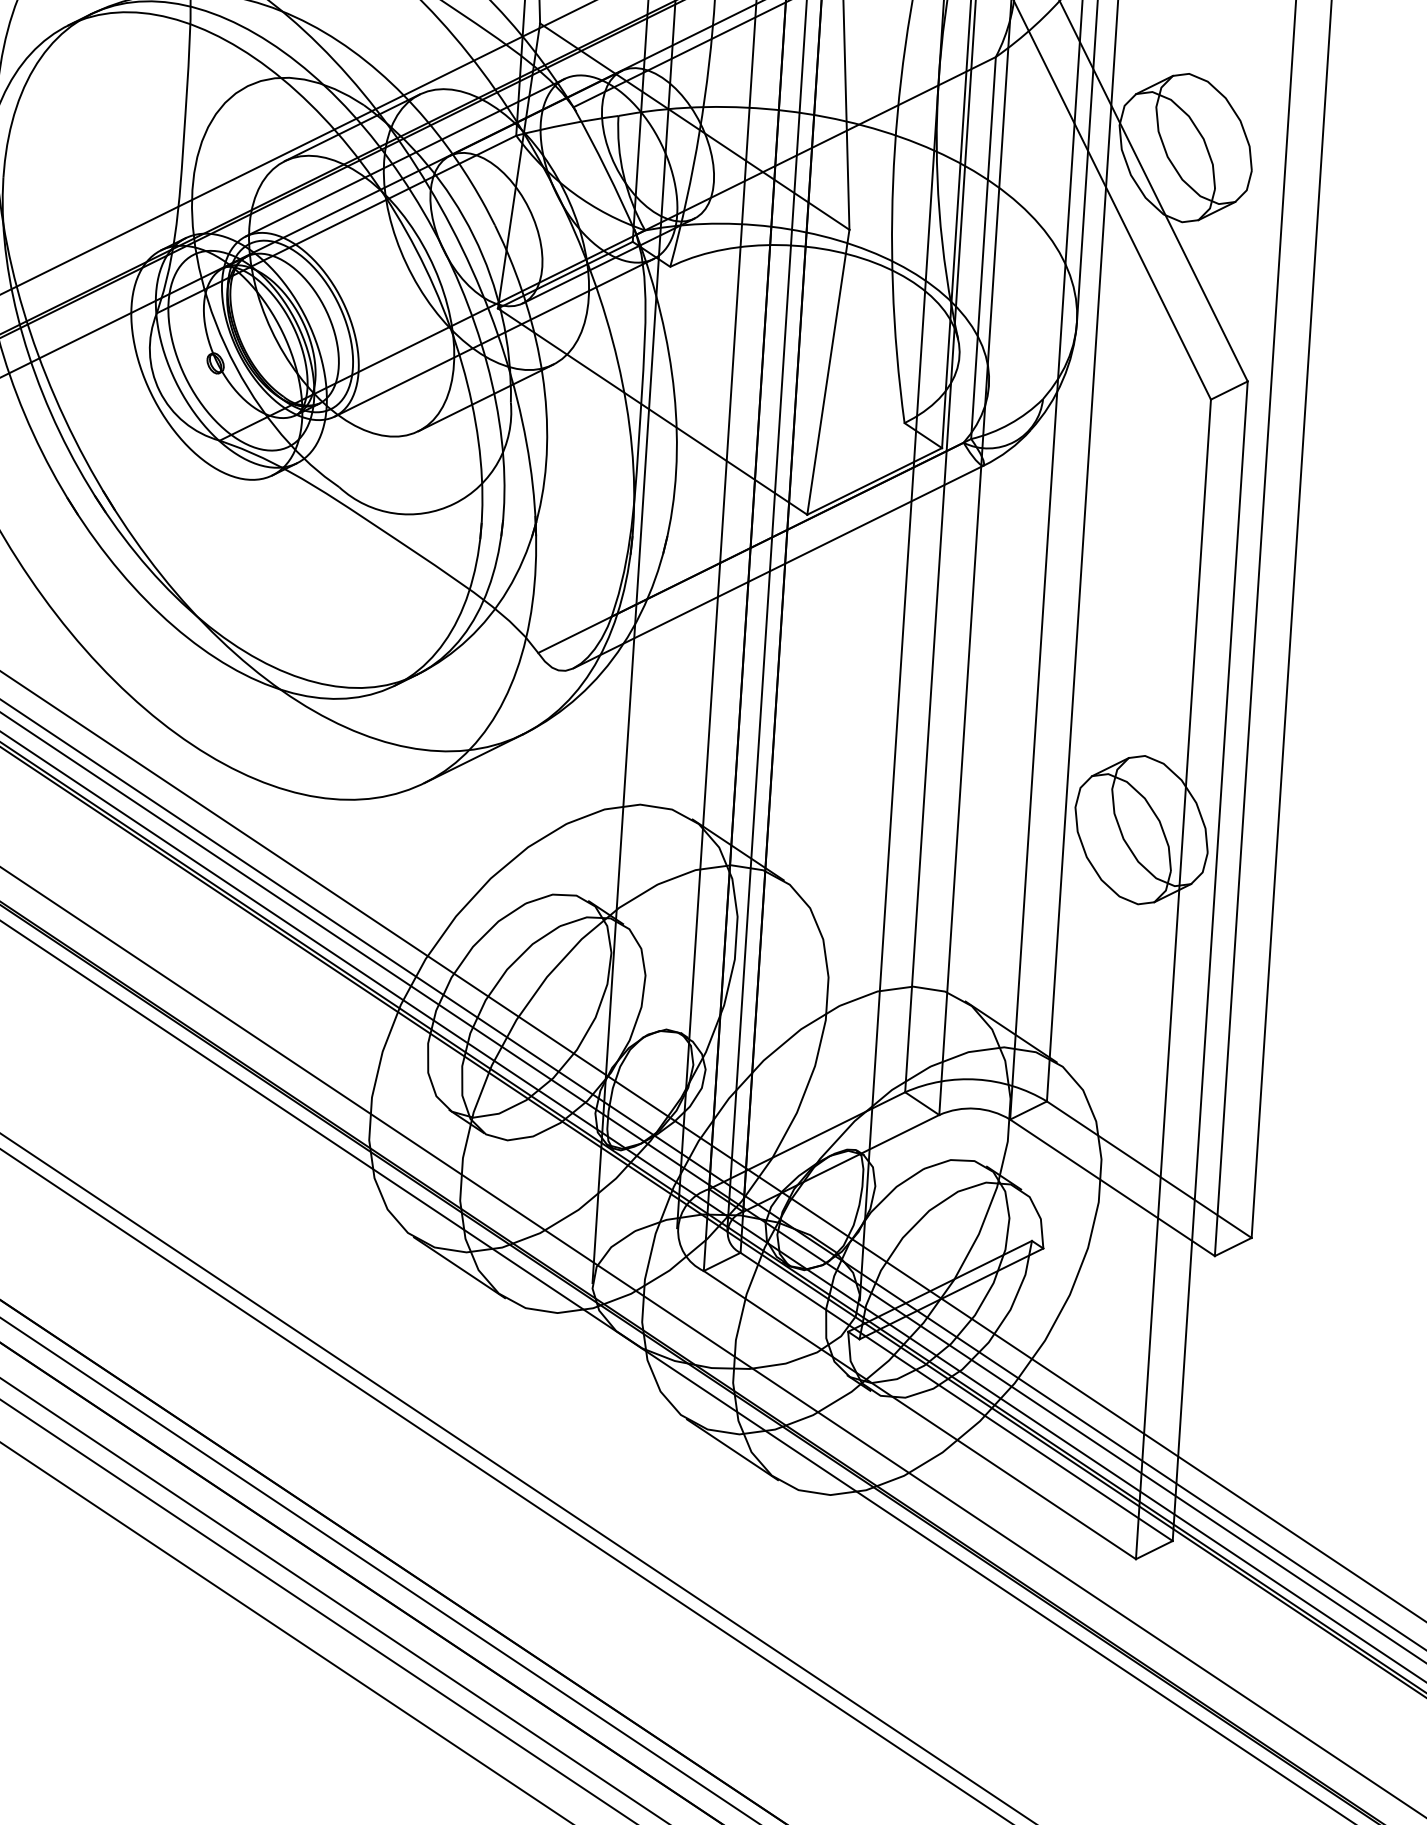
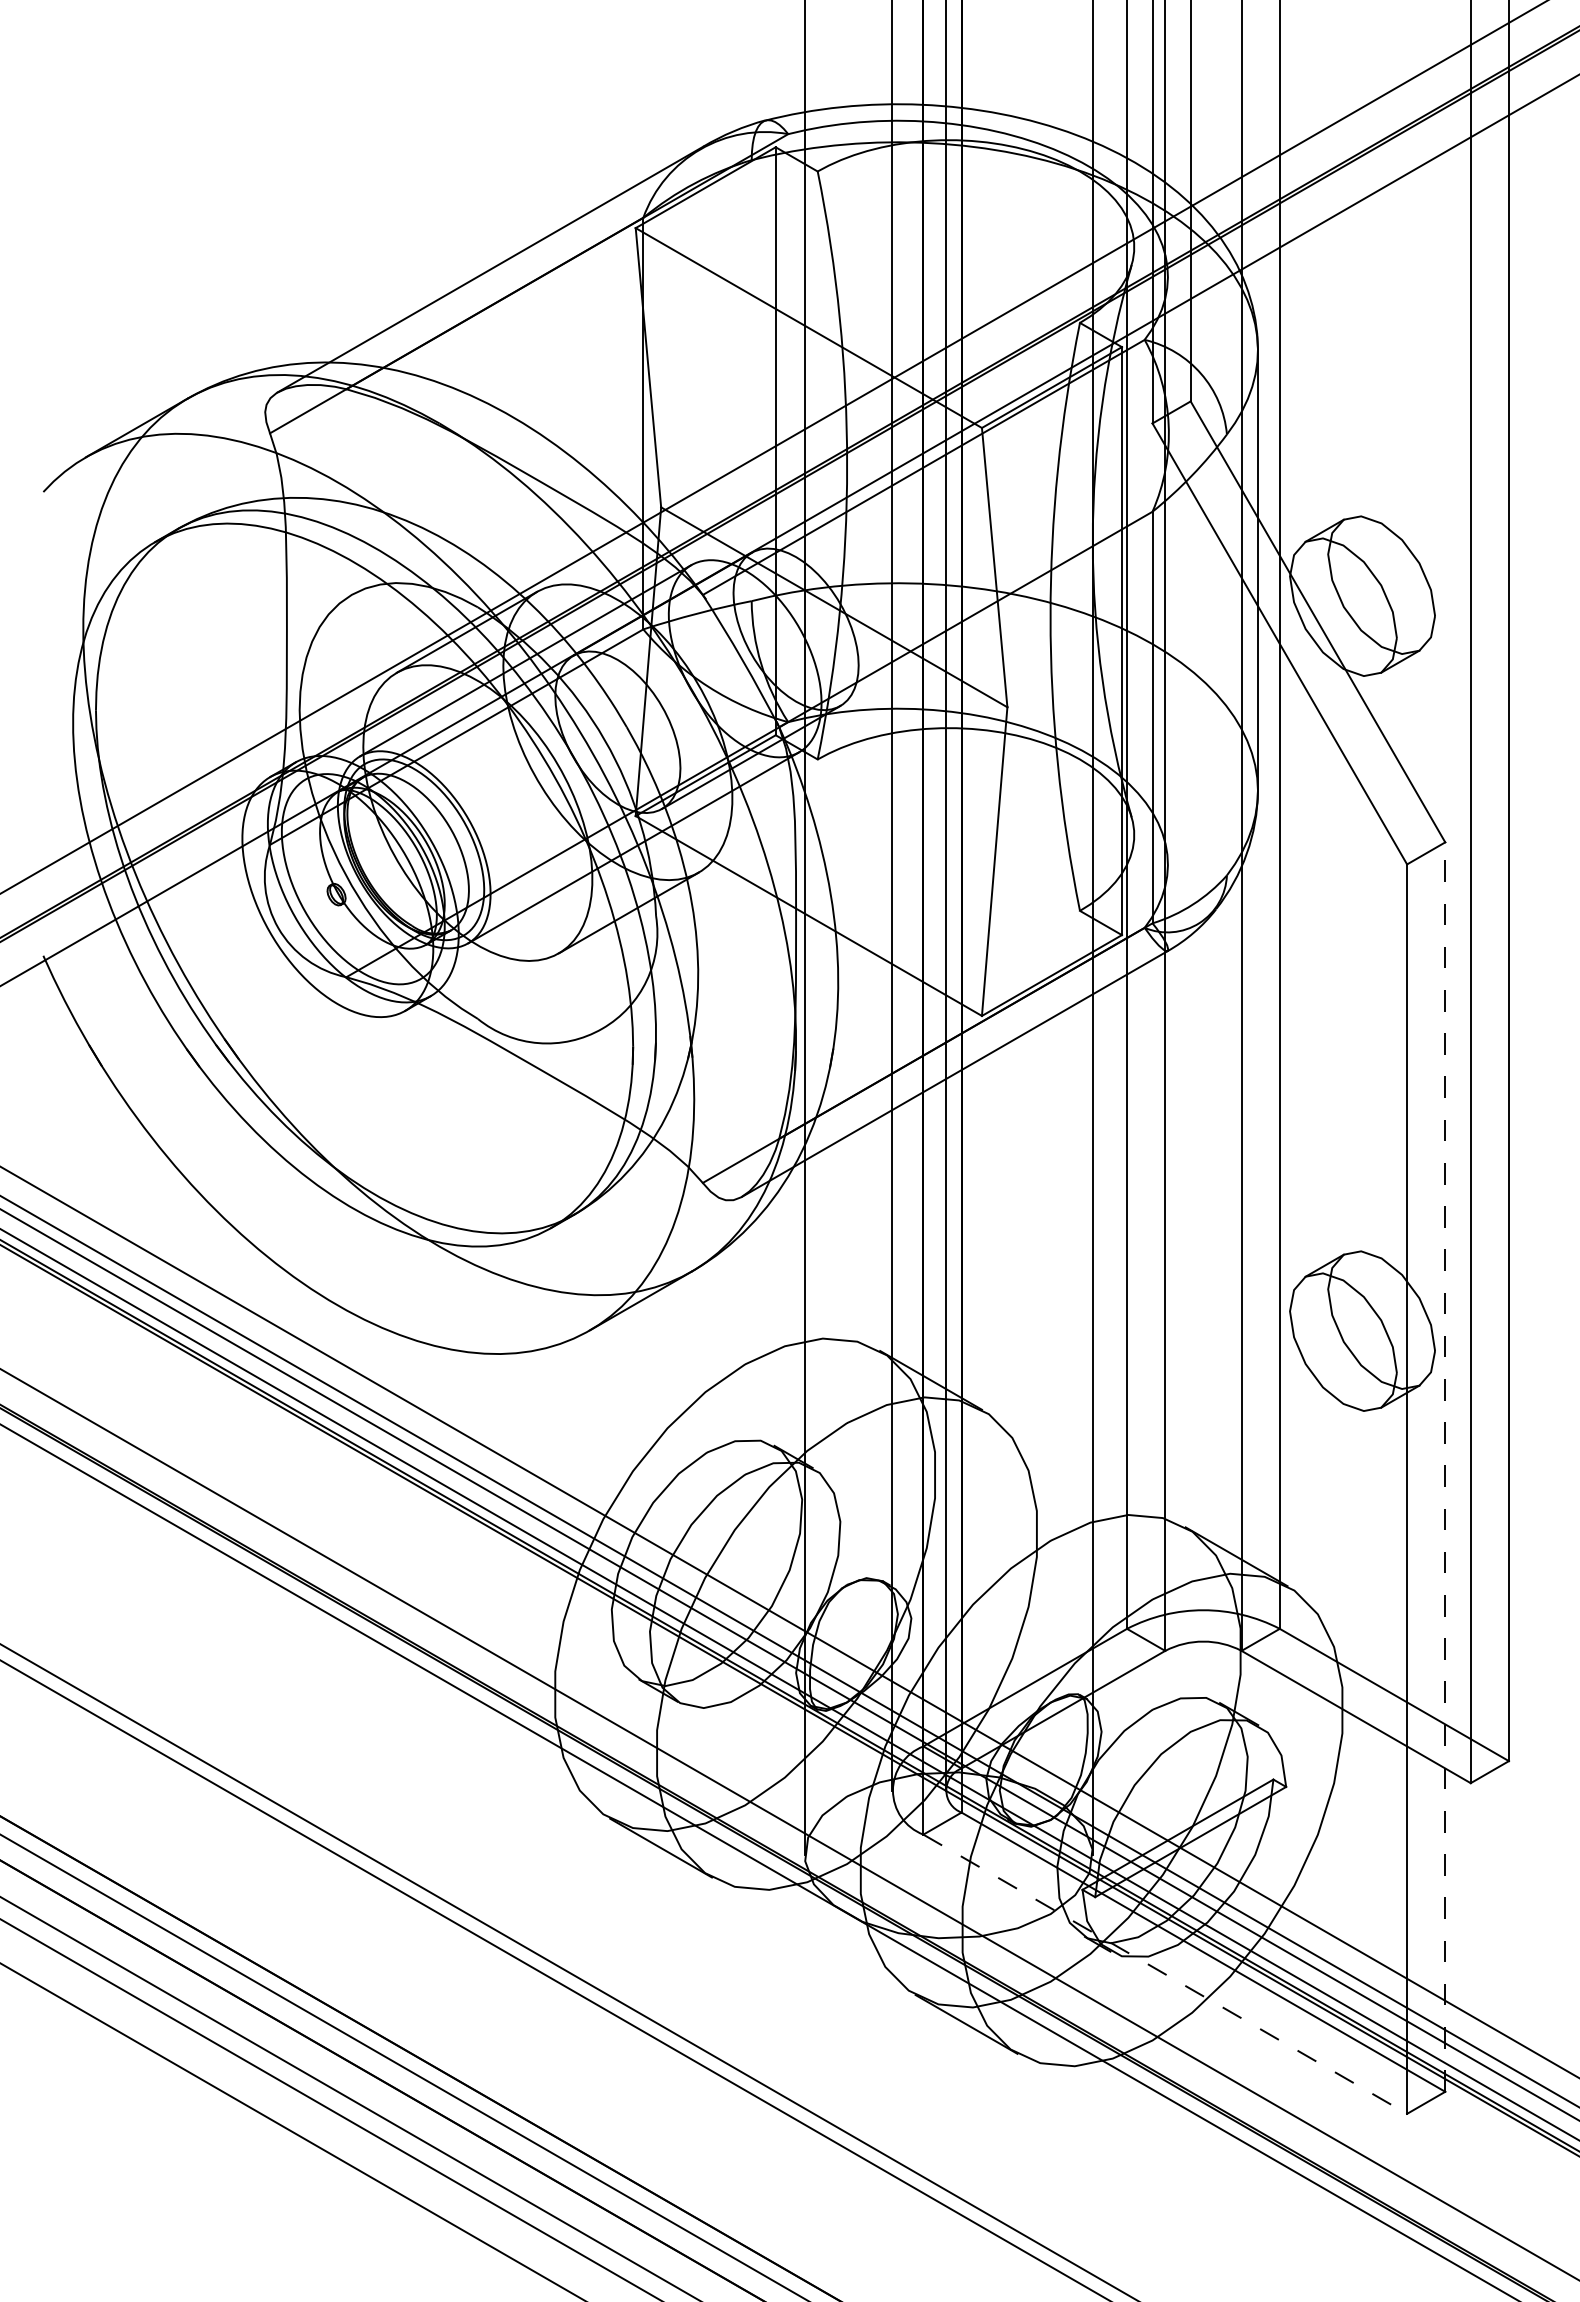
line: (1210, 961) -> (1445, 1467), solid -> dashed
line: (920, 1415) -> (1165, 1974), solid -> dashed

